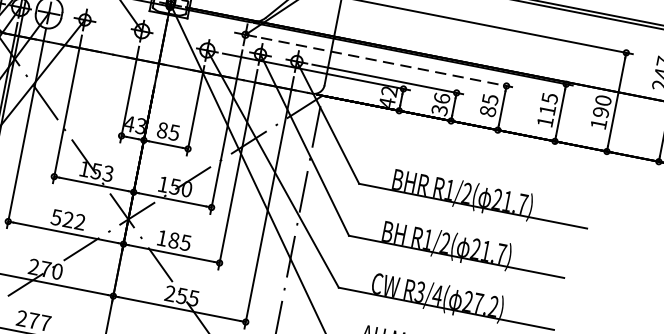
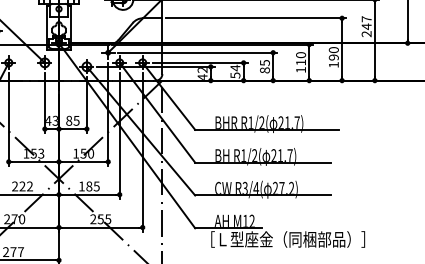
line: (386, 62) -> (197, 52), dashed -> solid
text: (548, 98) -> (300, 55), 115 -> 110
text: (441, 103) -> (235, 71), 36 -> 54
text: (57, 217) -> (15, 186), 522 -> 222

